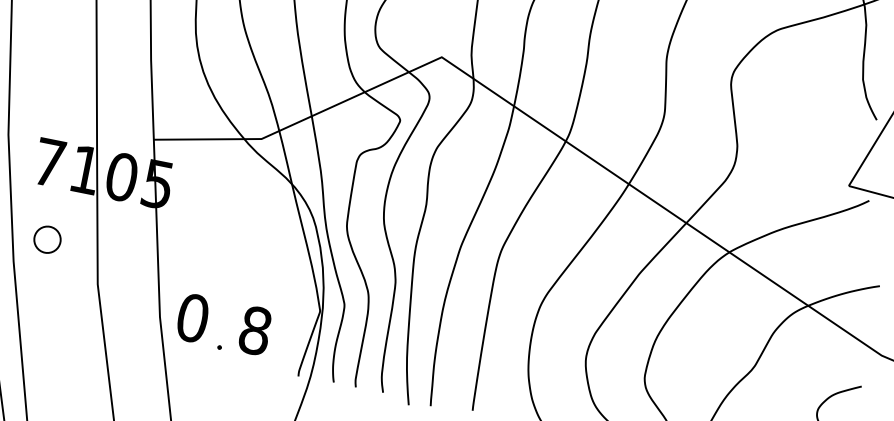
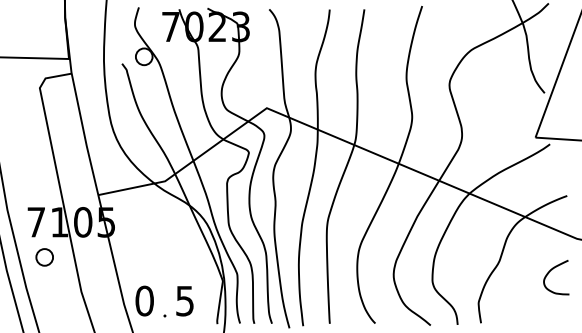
part: (47, 239) -> (44, 257), moved
text: (256, 329) -> (185, 300), 8 -> 5

